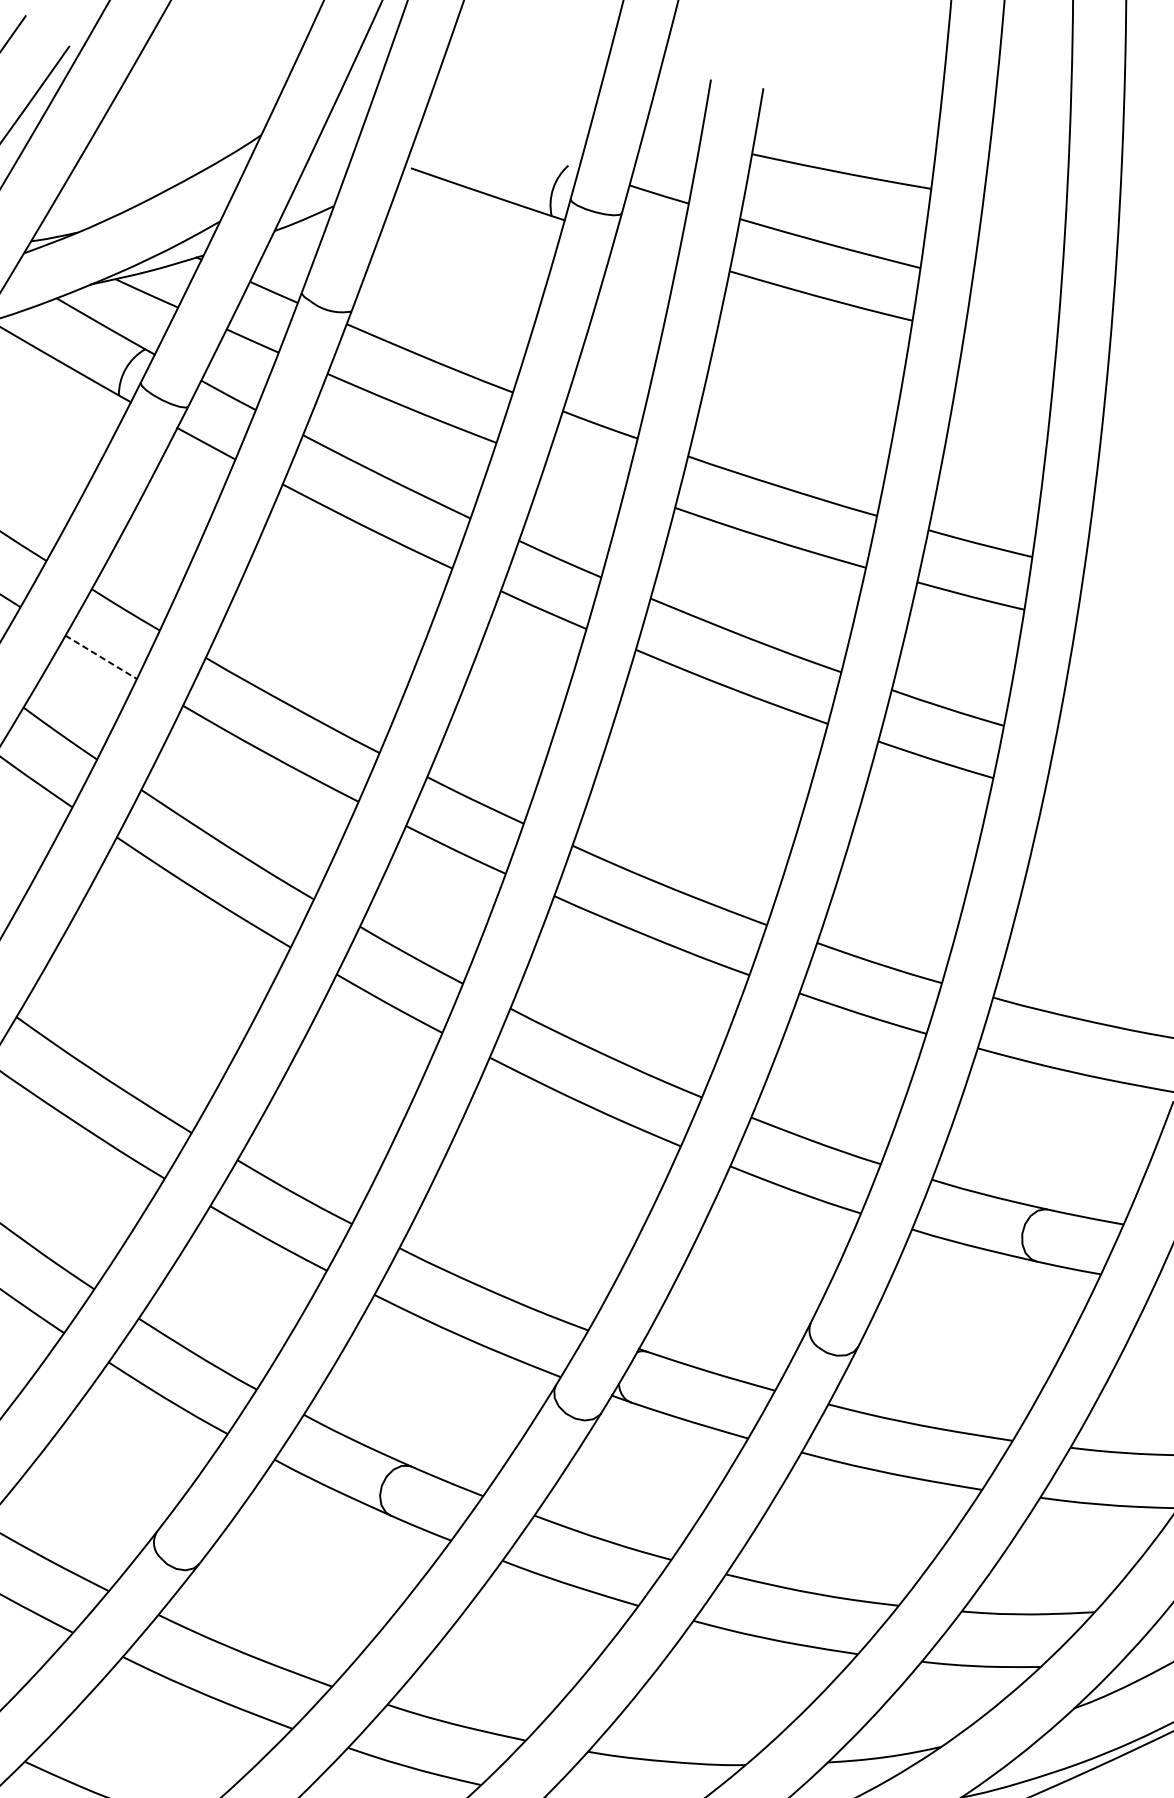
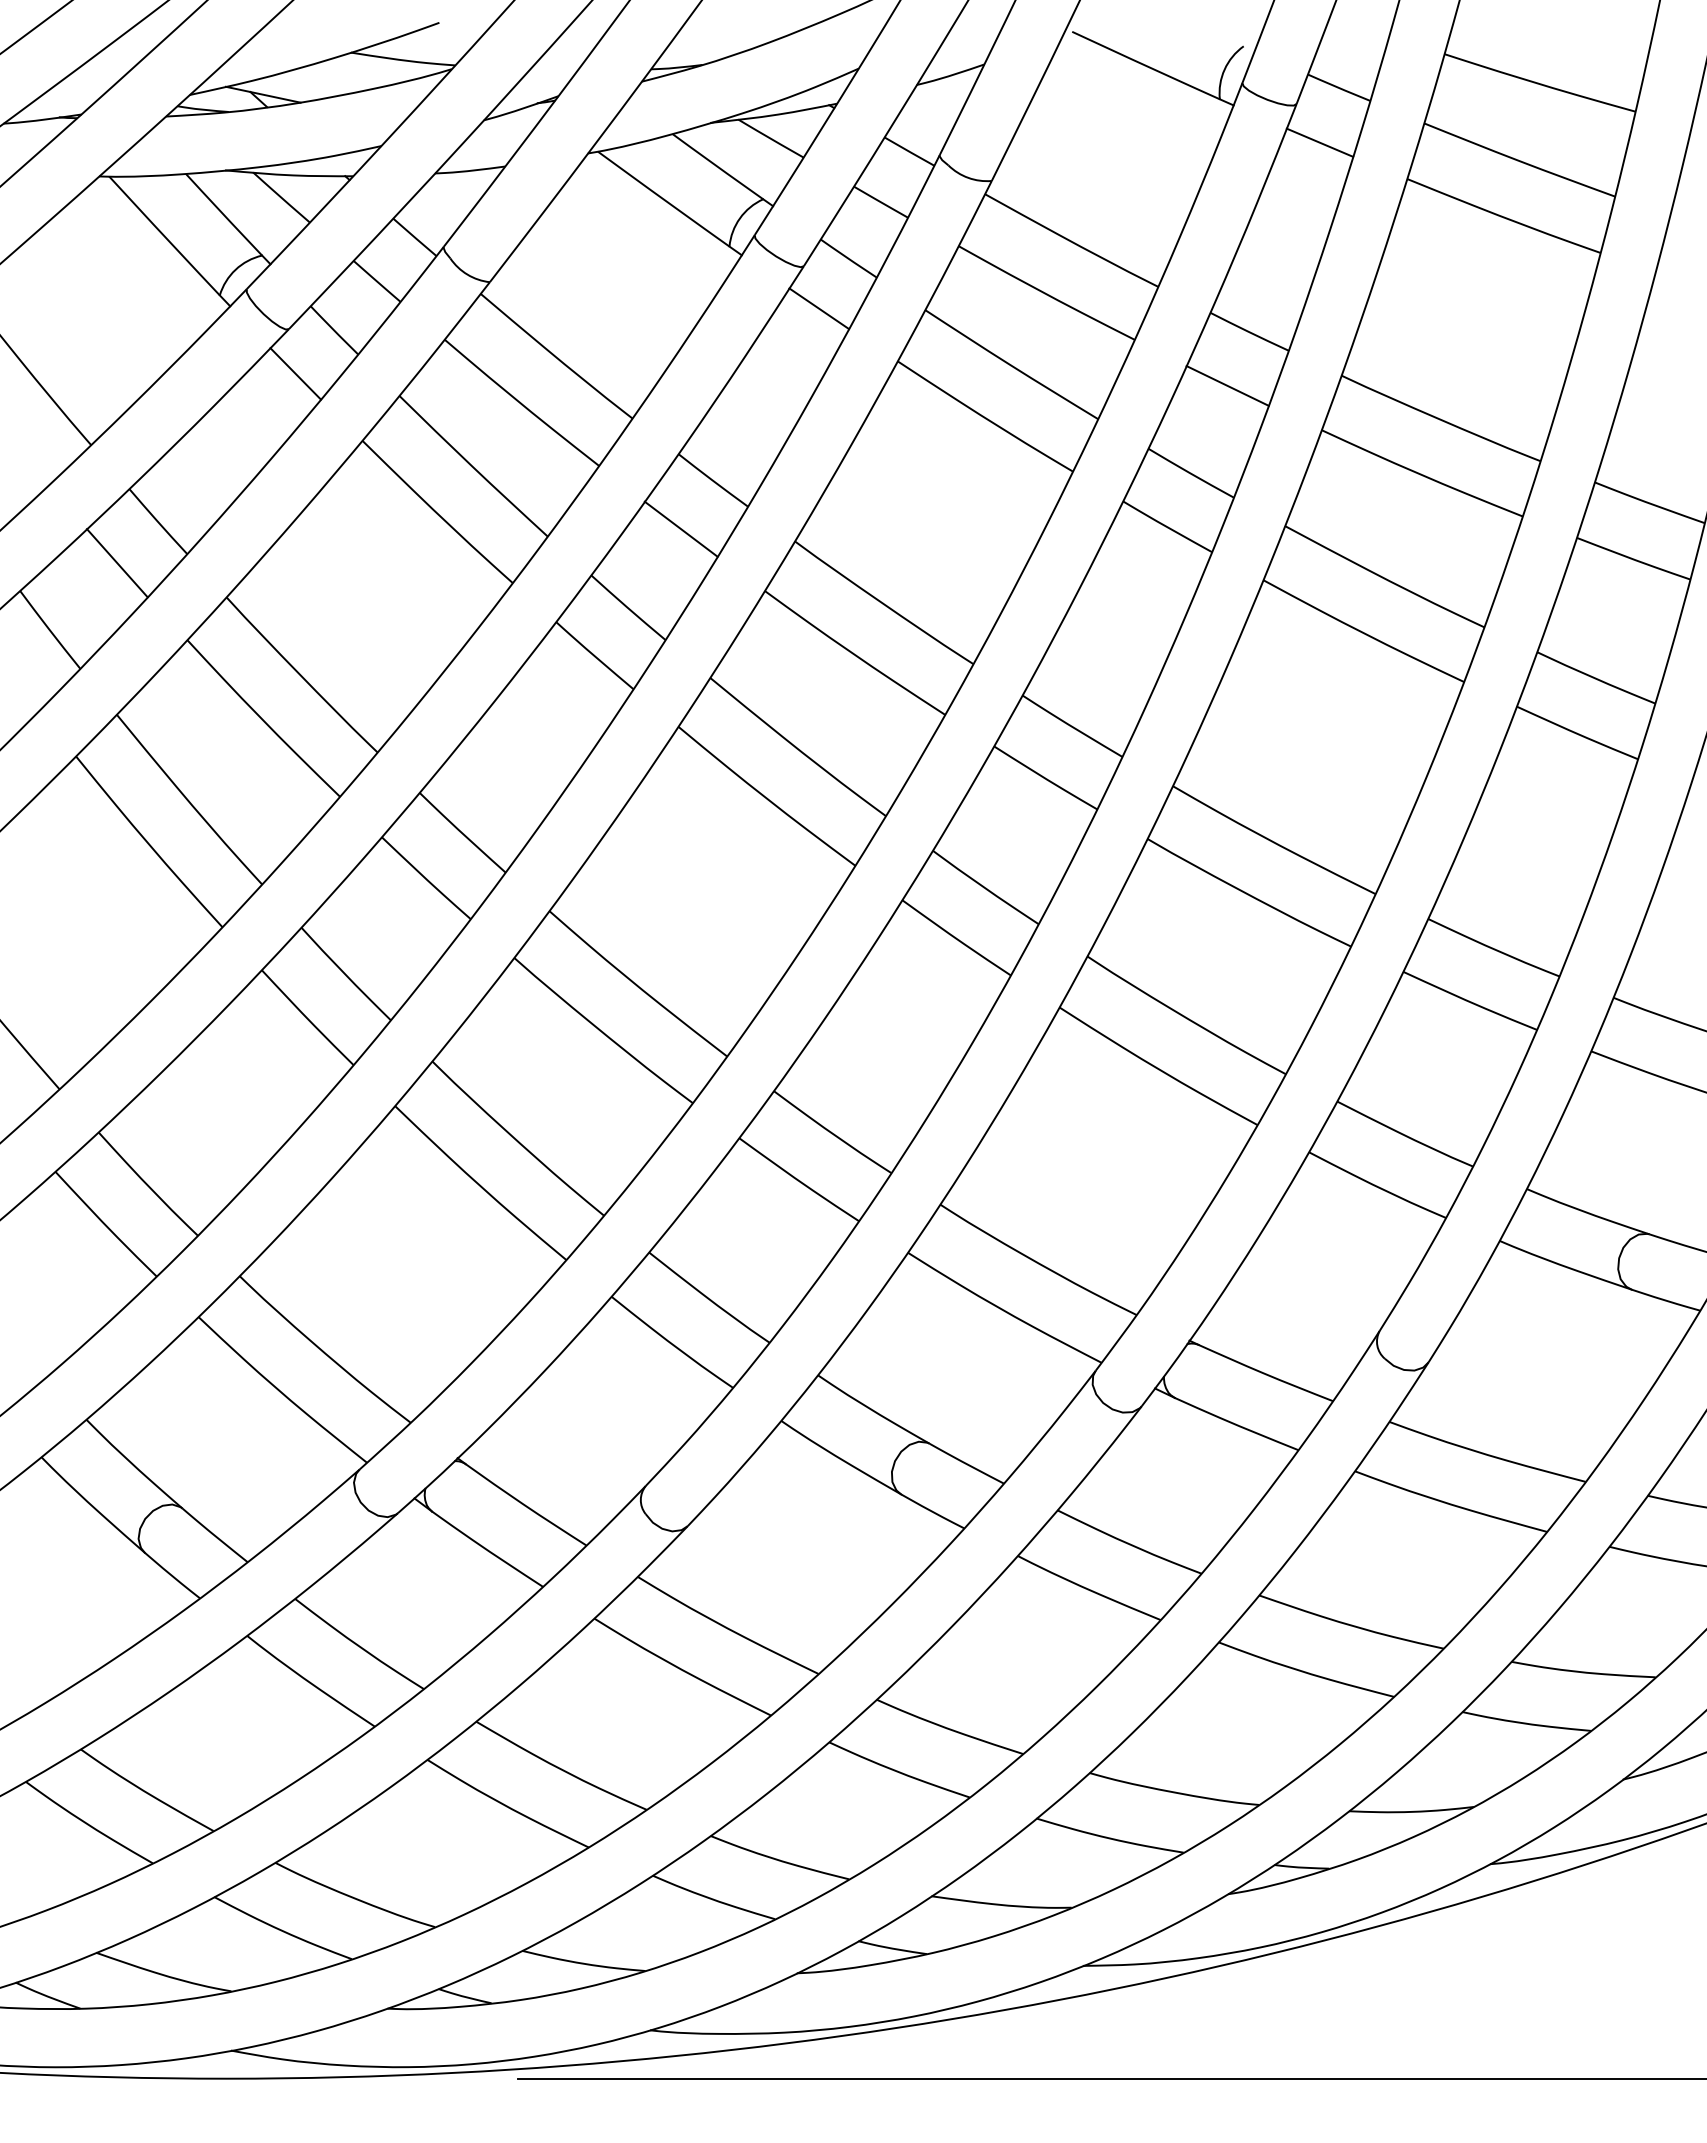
line: (646, 246) -> (1319, 142), added
line: (585, 475) -> (1227, 385), added
line: (101, 657) -> (681, 529), dashed -> solid

